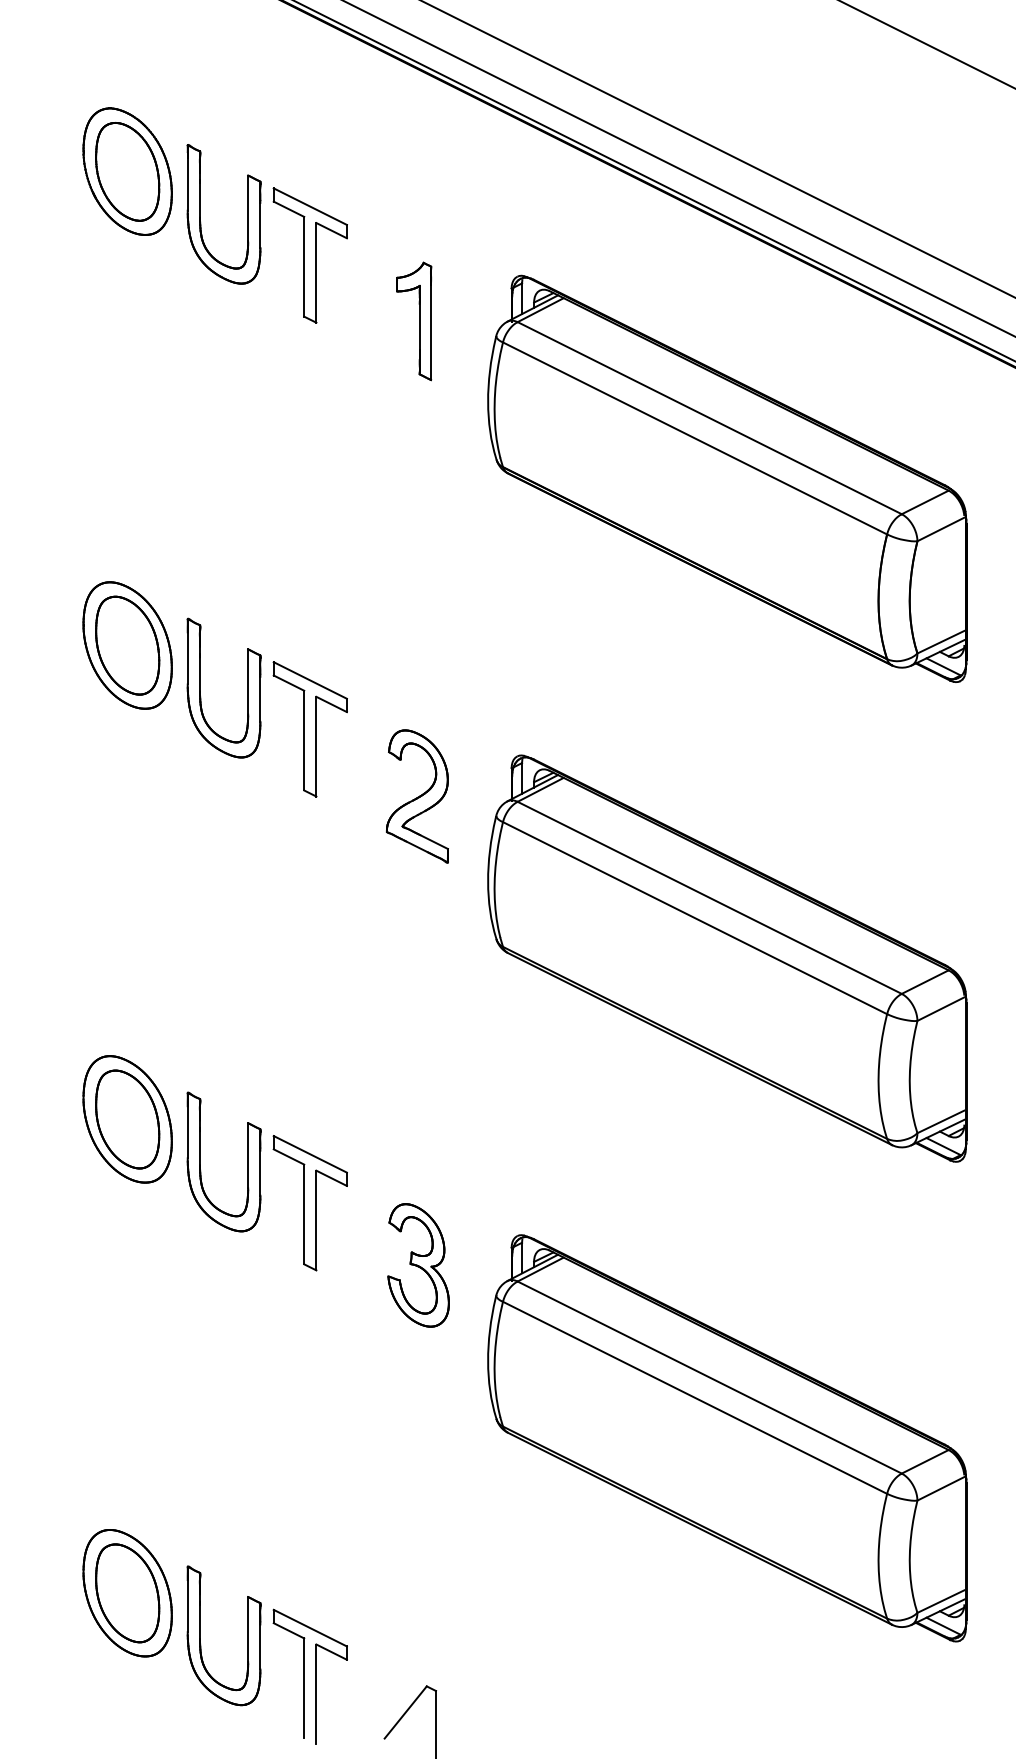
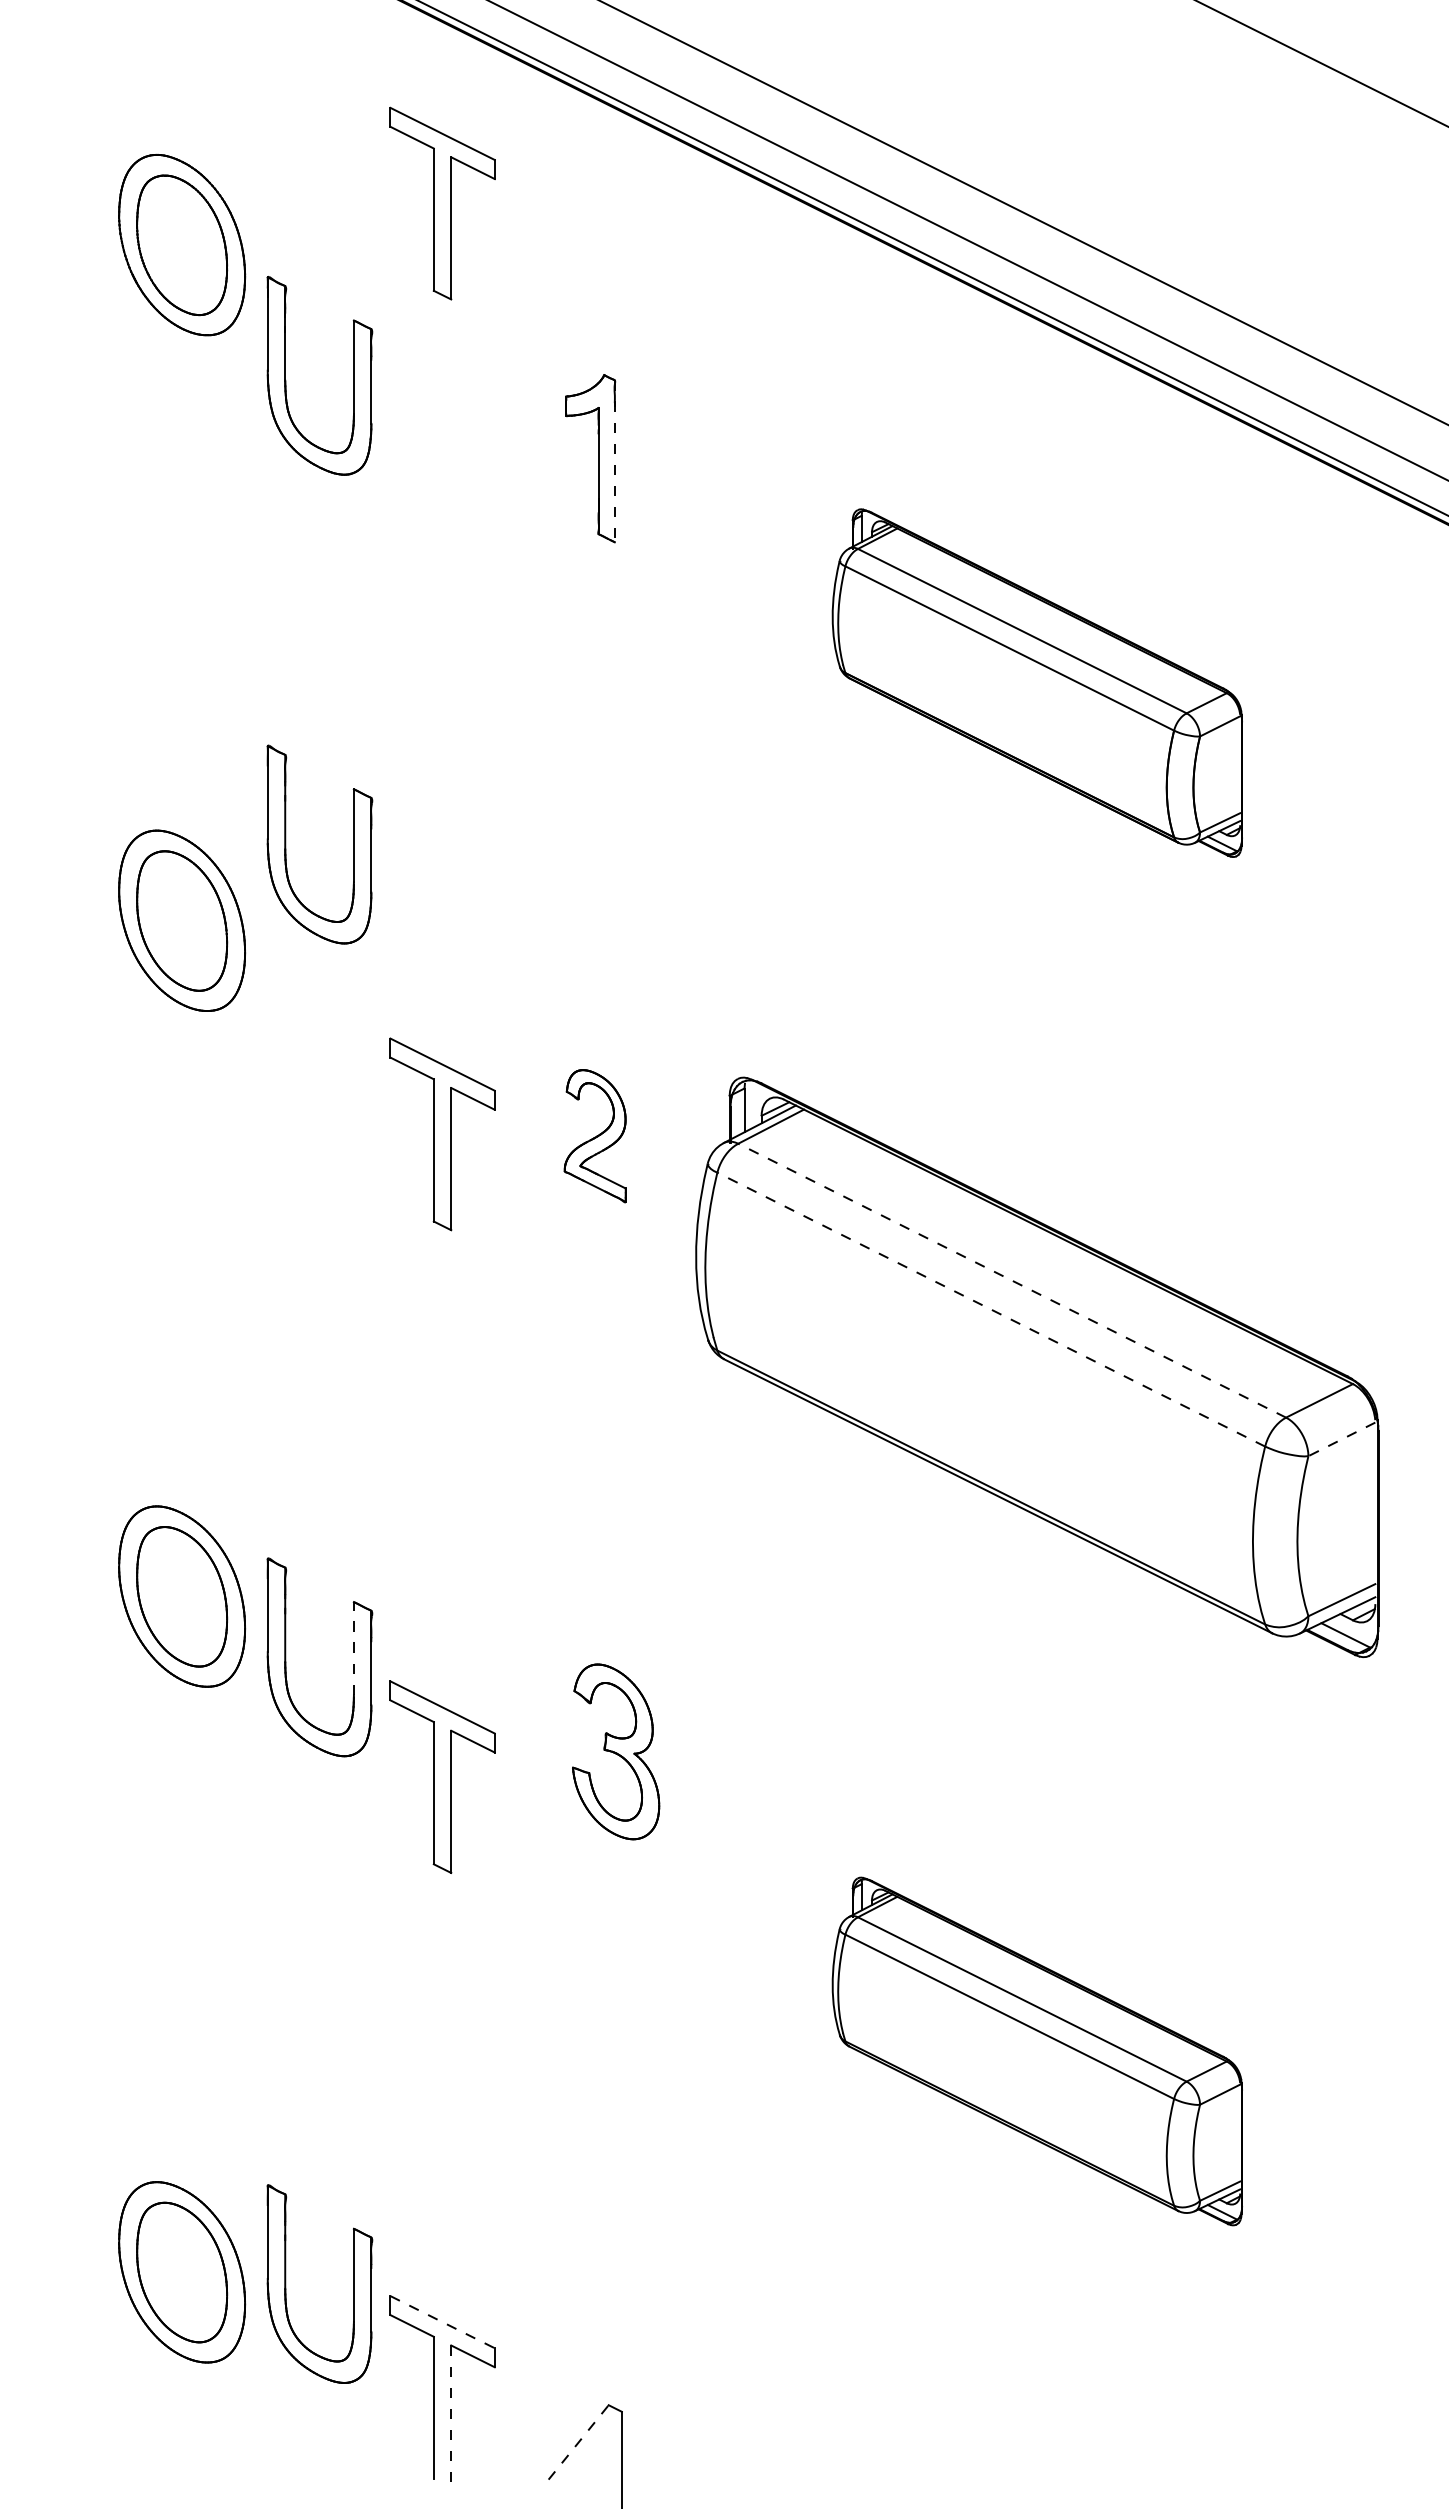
part: (200, 217) -> (286, 380), moved
part: (310, 255) -> (442, 203), moved
line: (430, 323) -> (614, 461), solid -> dashed
part: (727, 478) -> (1037, 682), size x0.6
part: (200, 688) -> (286, 844), moved
part: (310, 729) -> (442, 1134), moved
part: (416, 796) -> (594, 1135), size x0.7
line: (709, 897) -> (1011, 1280), solid -> dashed
line: (694, 918) -> (990, 1309), solid -> dashed
line: (940, 1009) -> (1341, 1439), solid -> dashed
line: (247, 1155) -> (353, 1648), solid -> dashed
part: (310, 1202) -> (442, 1776), moved
part: (418, 1265) -> (616, 1751), moved
part: (727, 1438) -> (1037, 2051), size x0.6
line: (310, 1628) -> (443, 2322), solid -> dashed
part: (200, 1635) -> (286, 2283), moved
line: (316, 1694) -> (451, 2417), solid -> dashed
line: (405, 1712) -> (578, 2442), solid -> dashed

